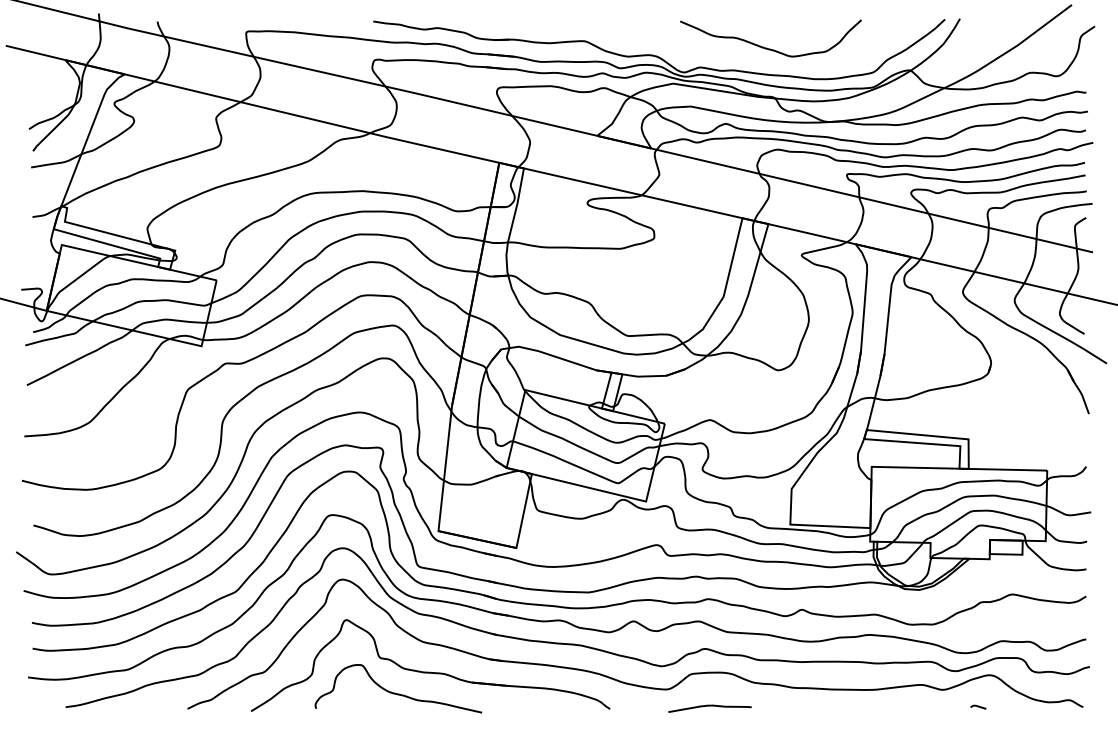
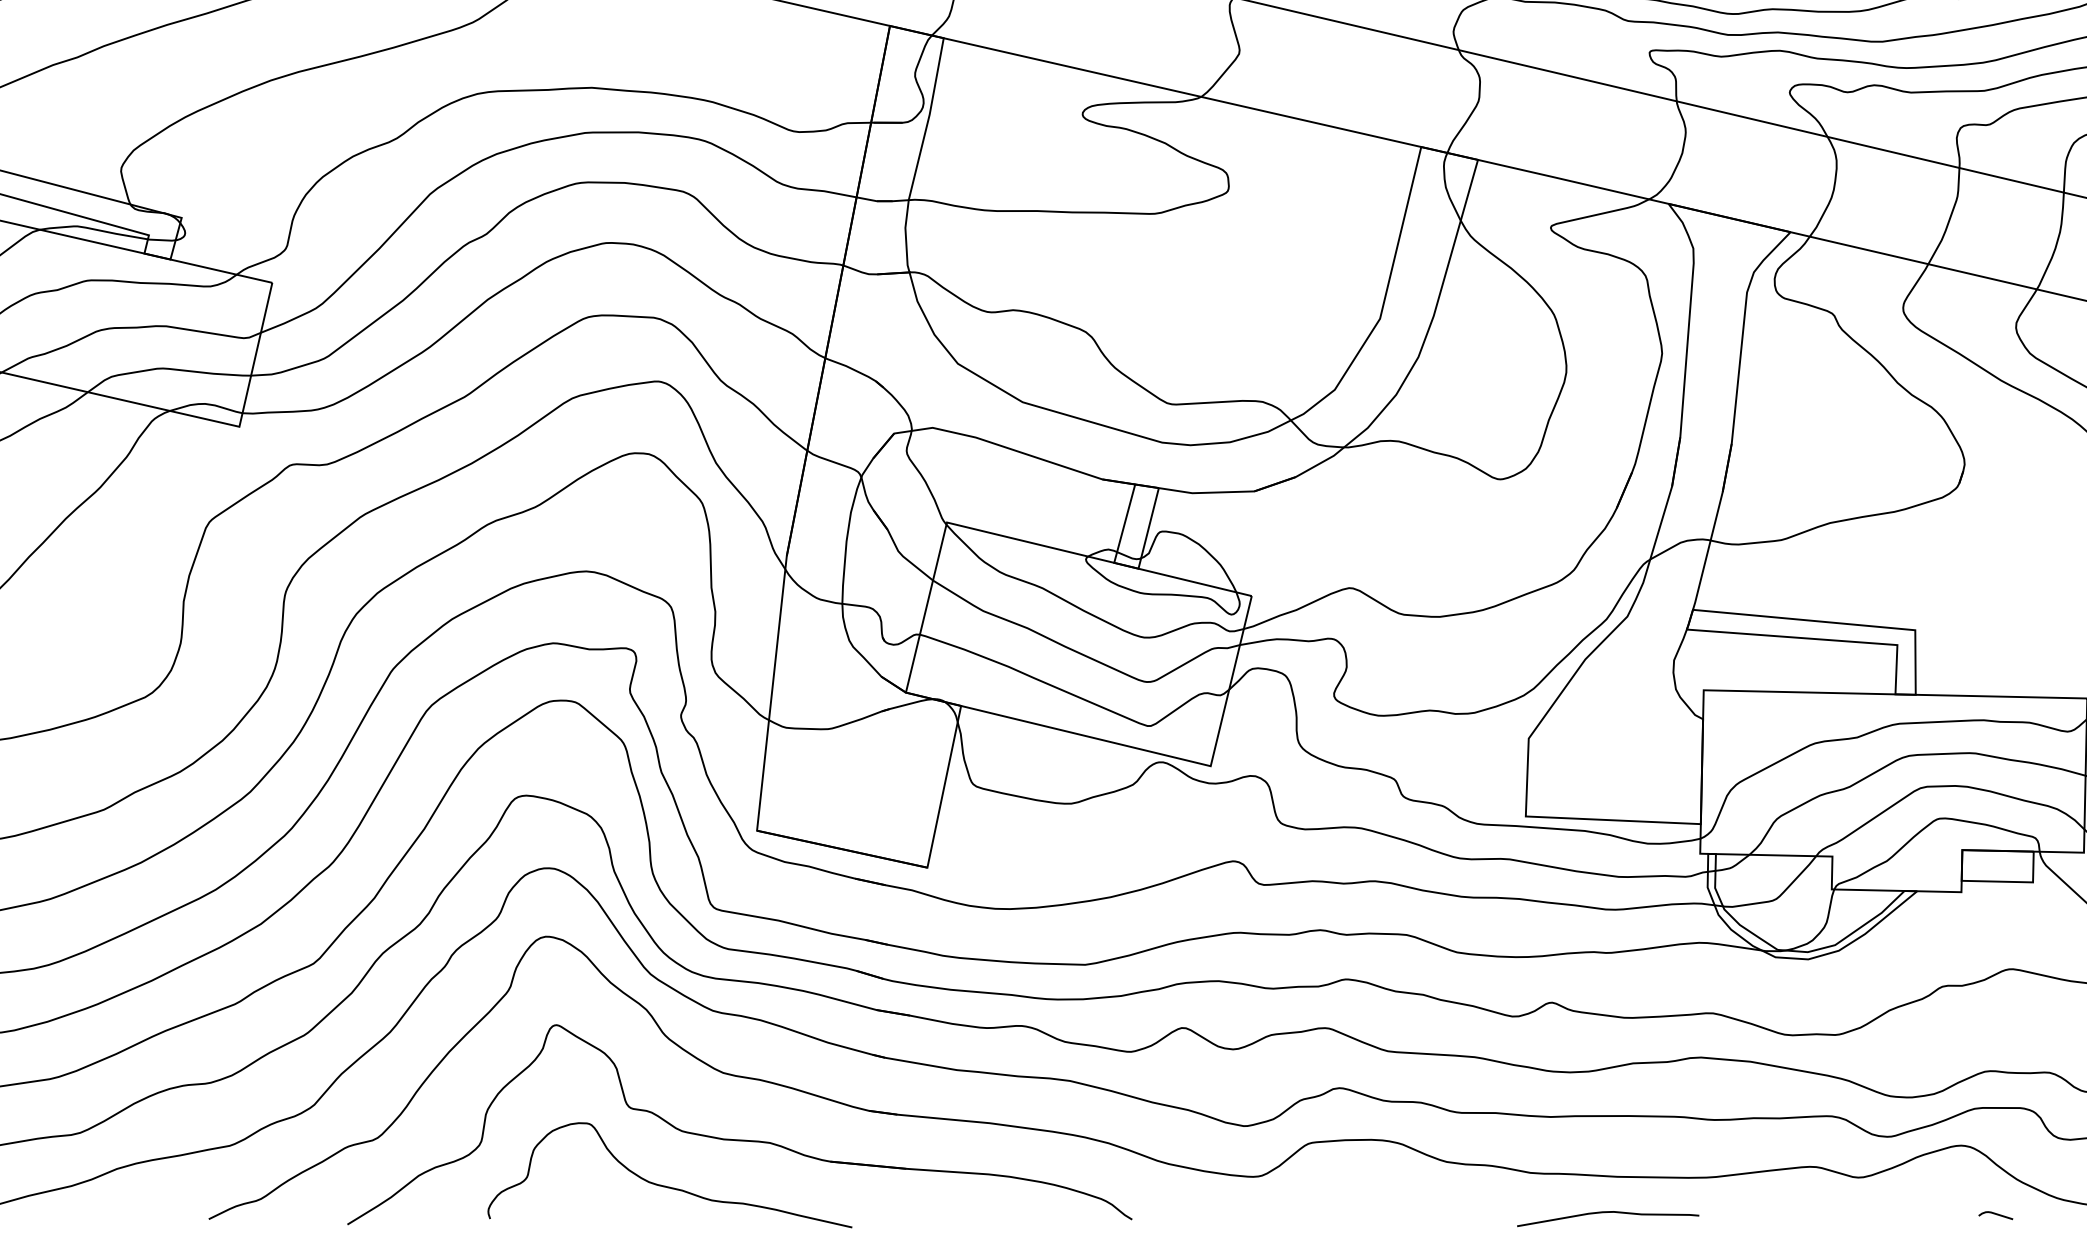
curve: (709, 706) -> (1607, 1213), moved
curve: (978, 706) -> (1996, 1213), moved

